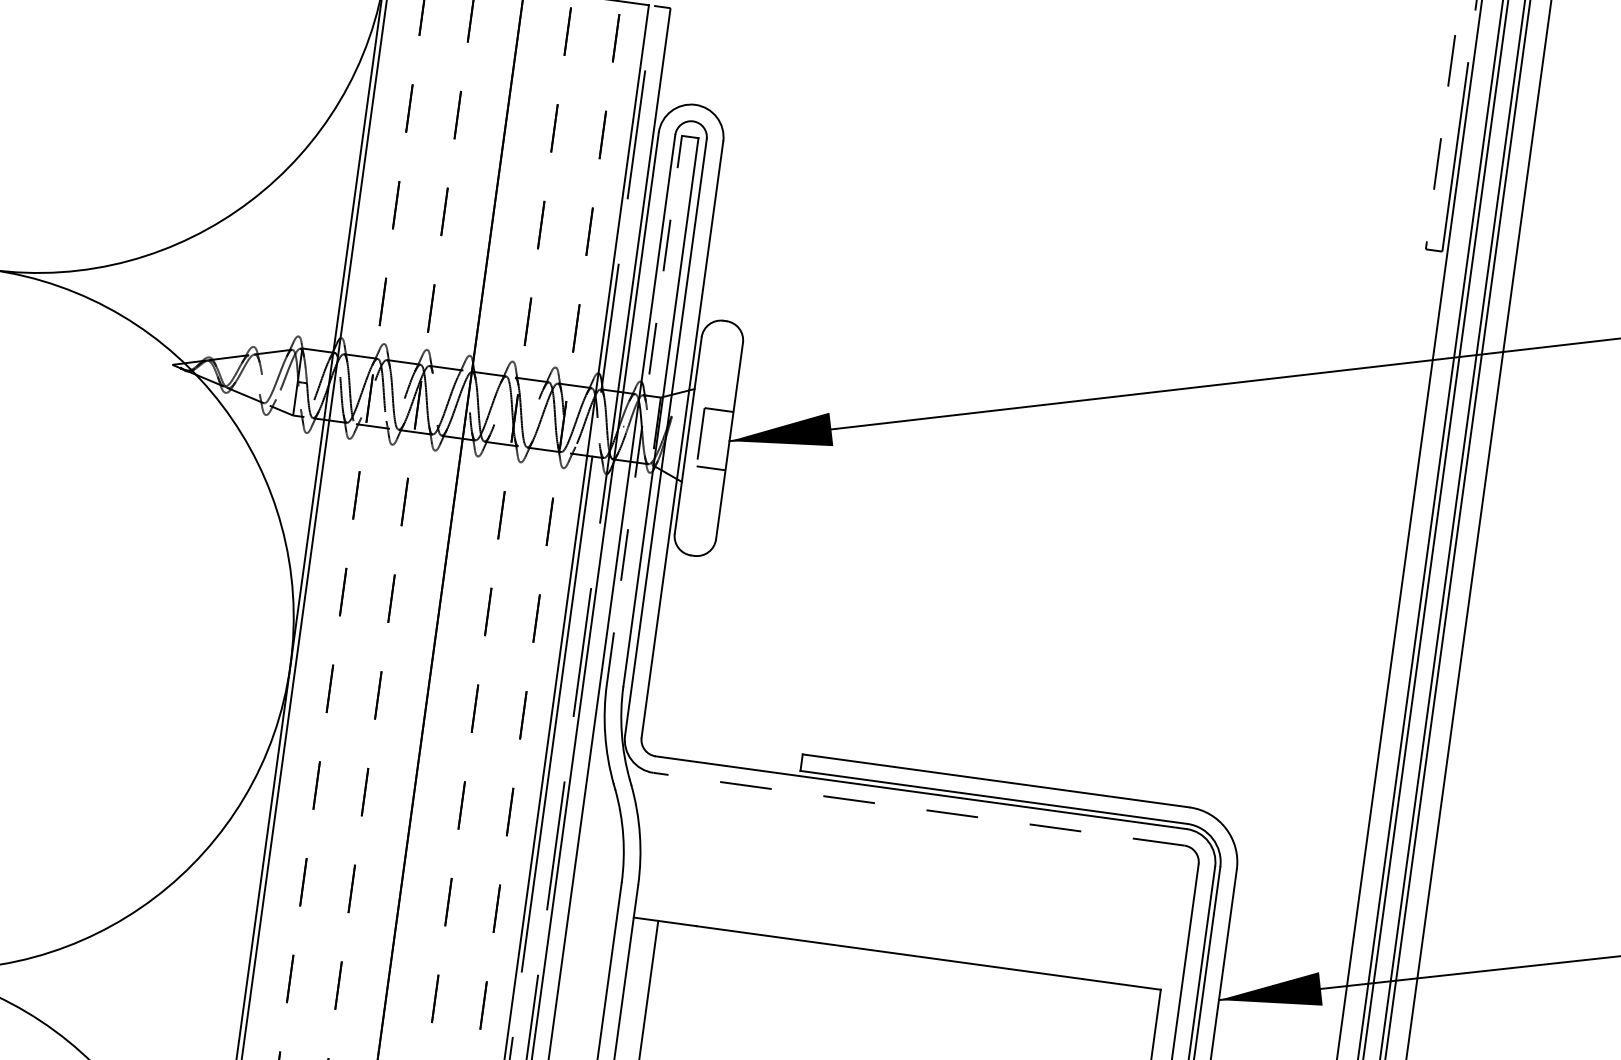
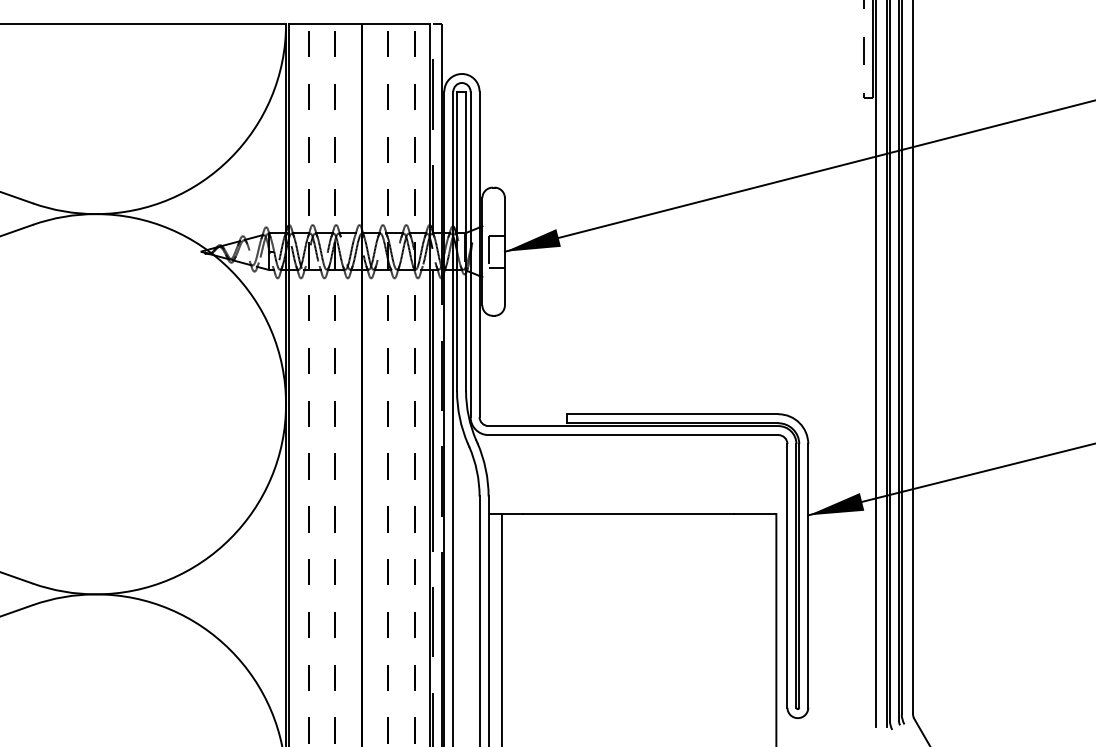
line: (645, 410) -> (457, 241), dashed -> solid
line: (918, 809) -> (633, 435), dashed -> solid

